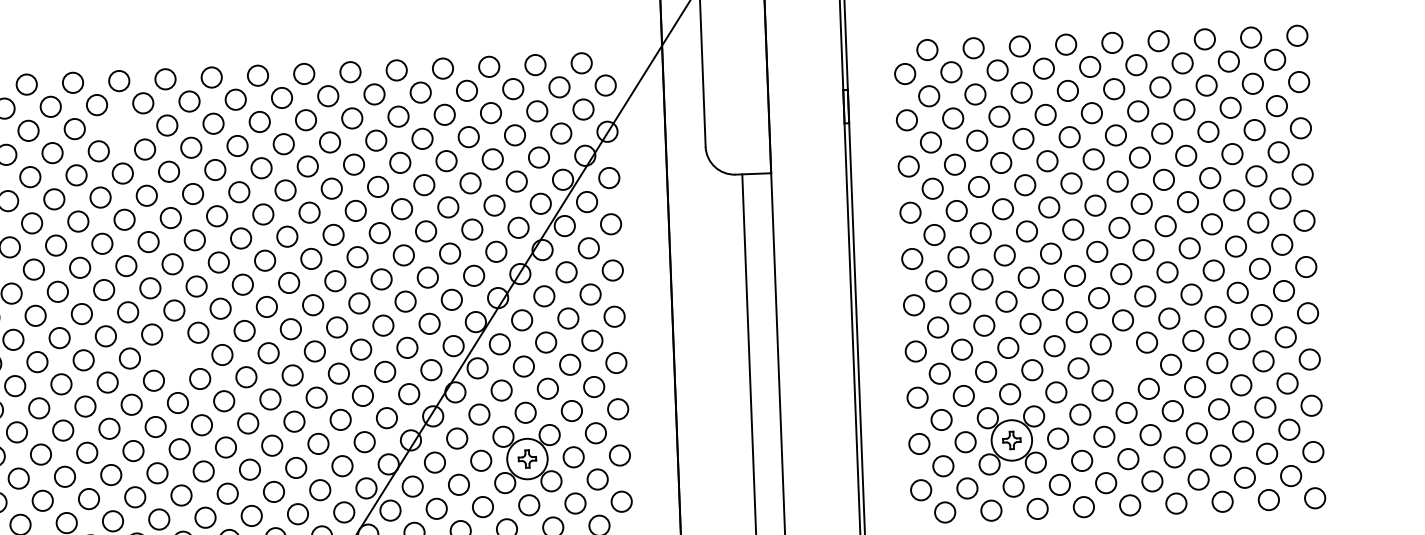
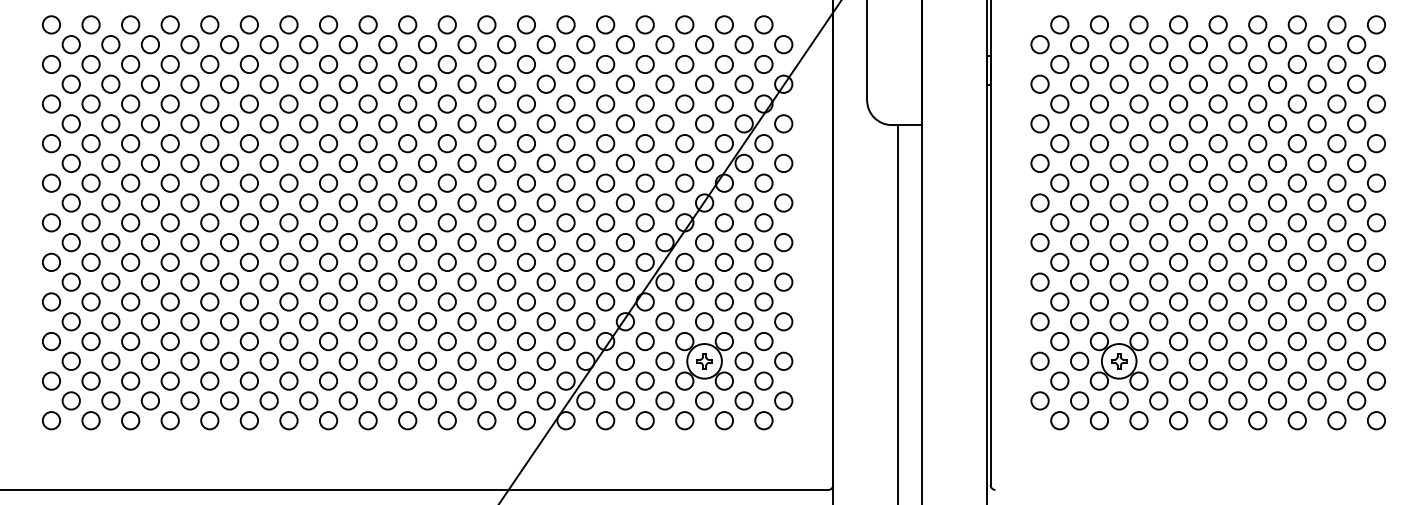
circle: (120, 127) -> (367, 64), added
circle: (175, 355) -> (407, 261), added
circle: (1124, 366) -> (1217, 301), added

